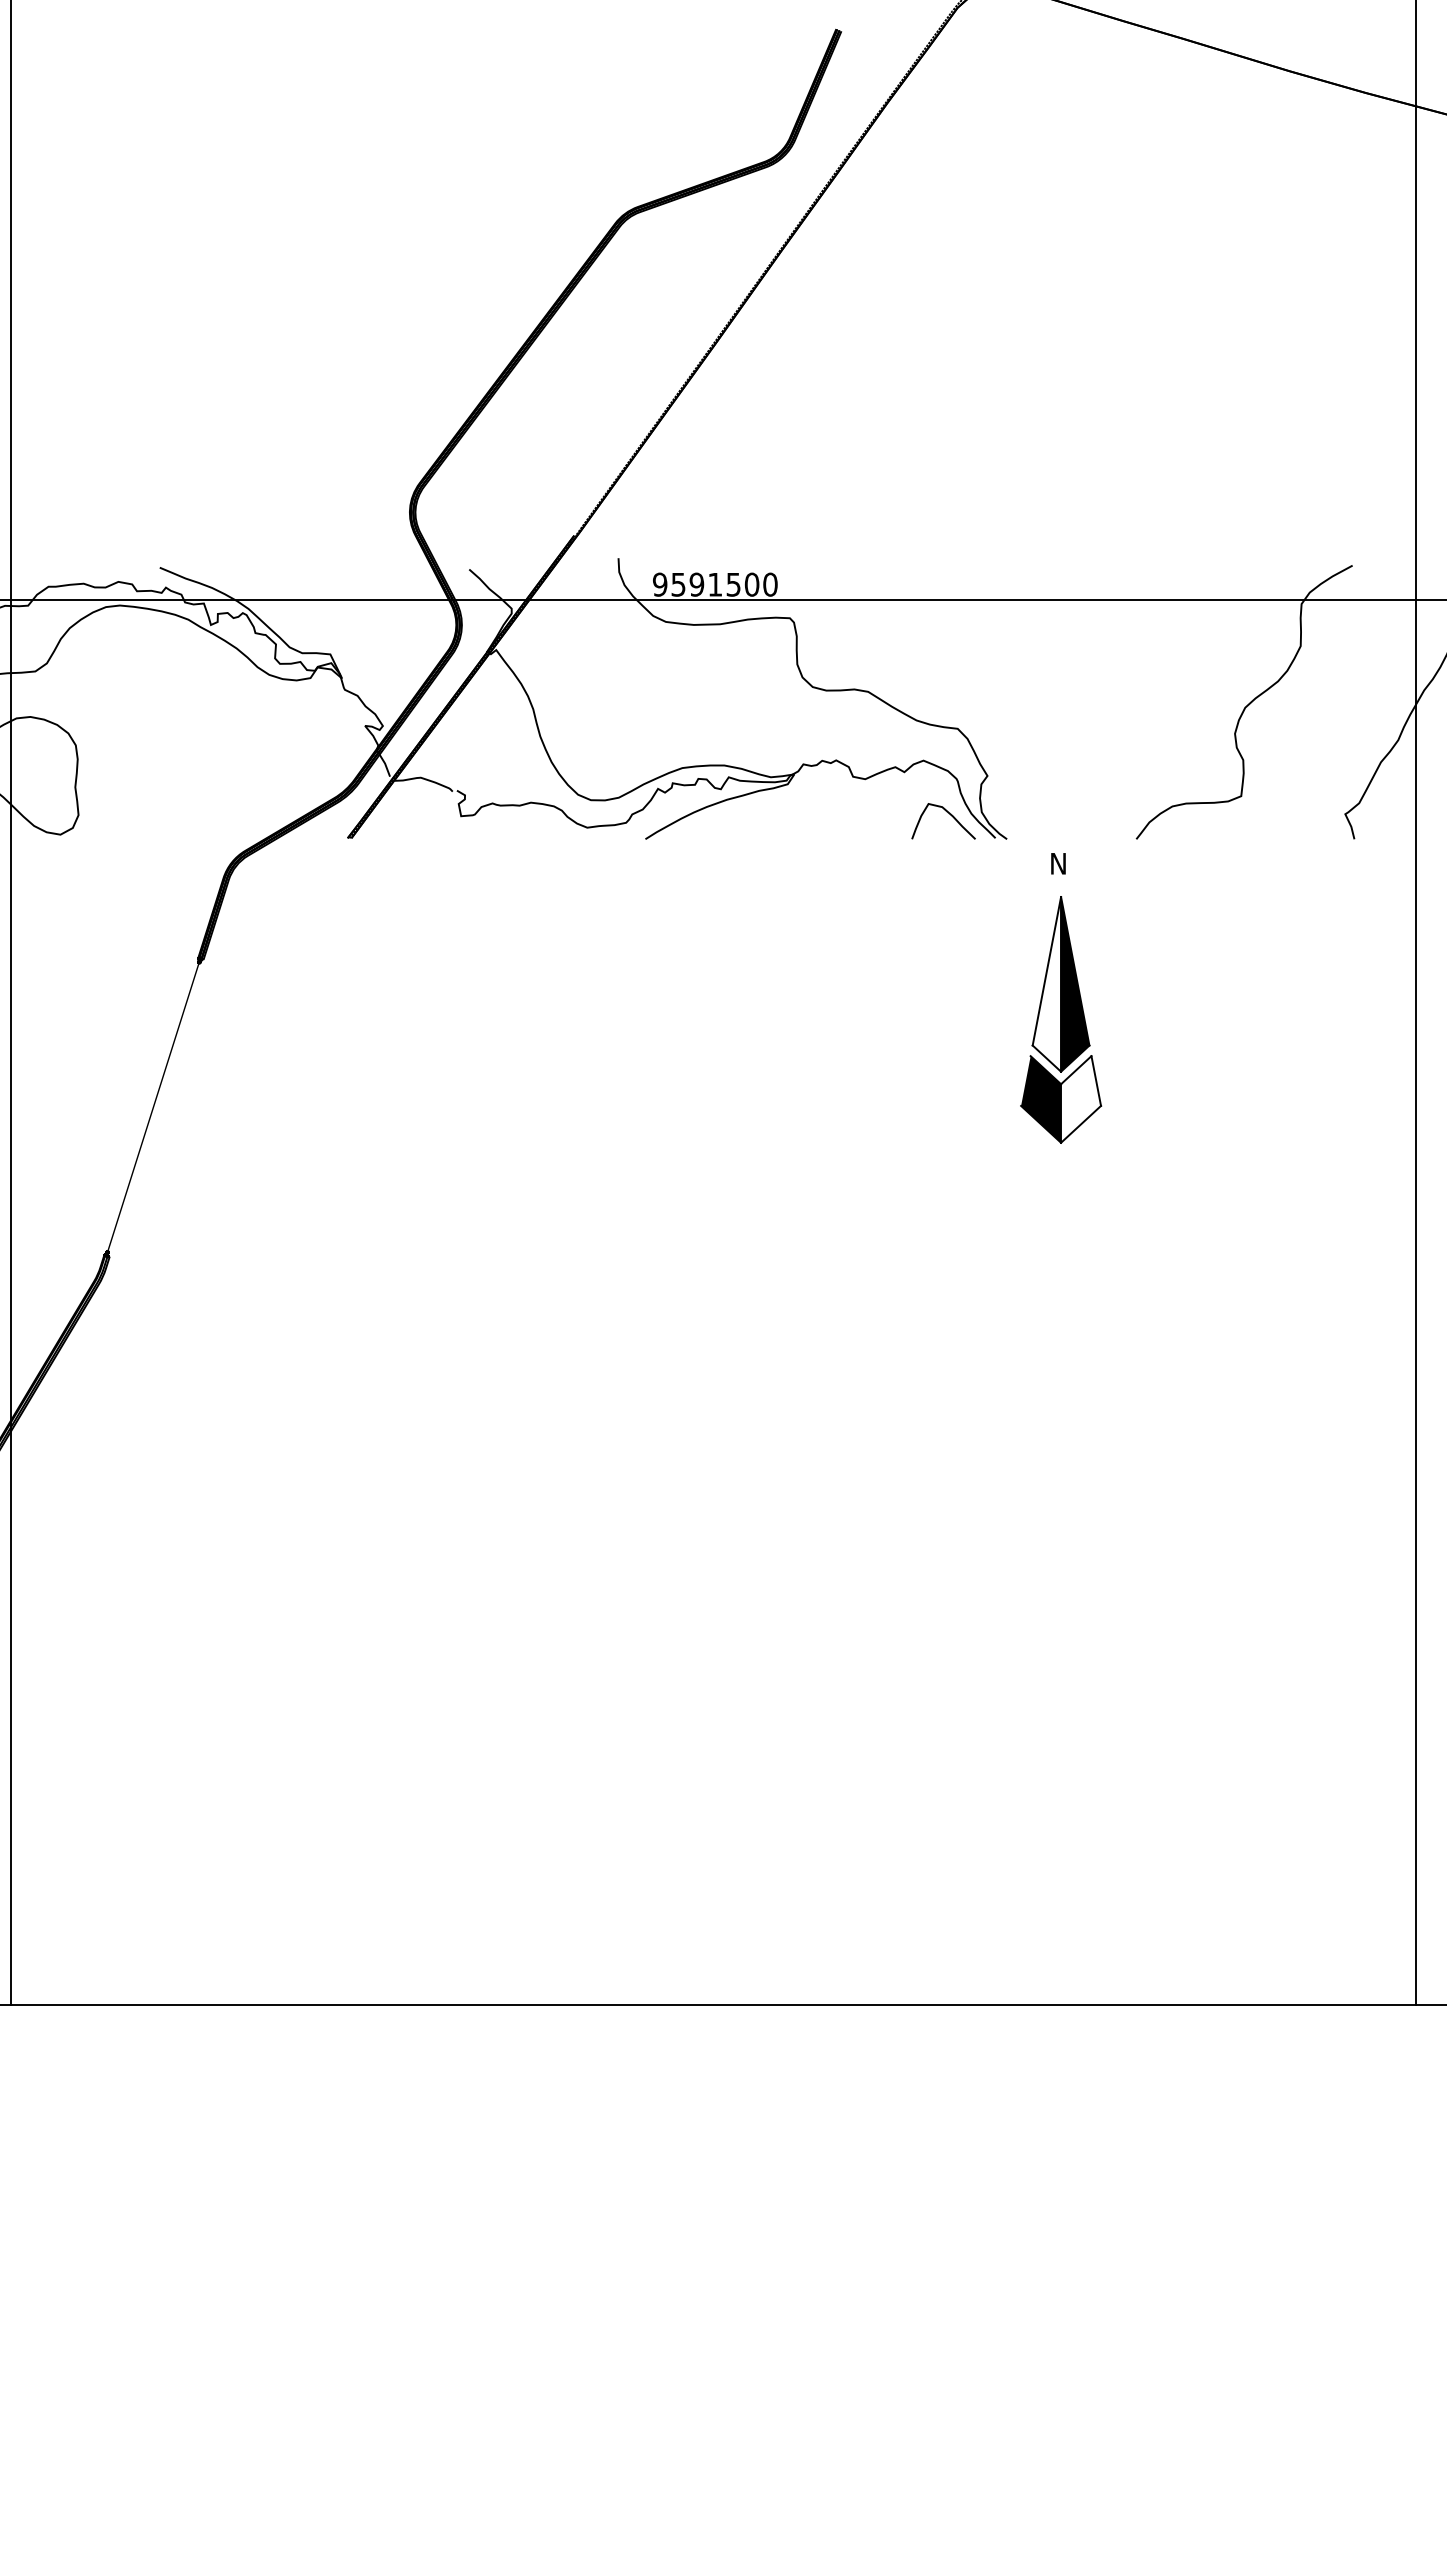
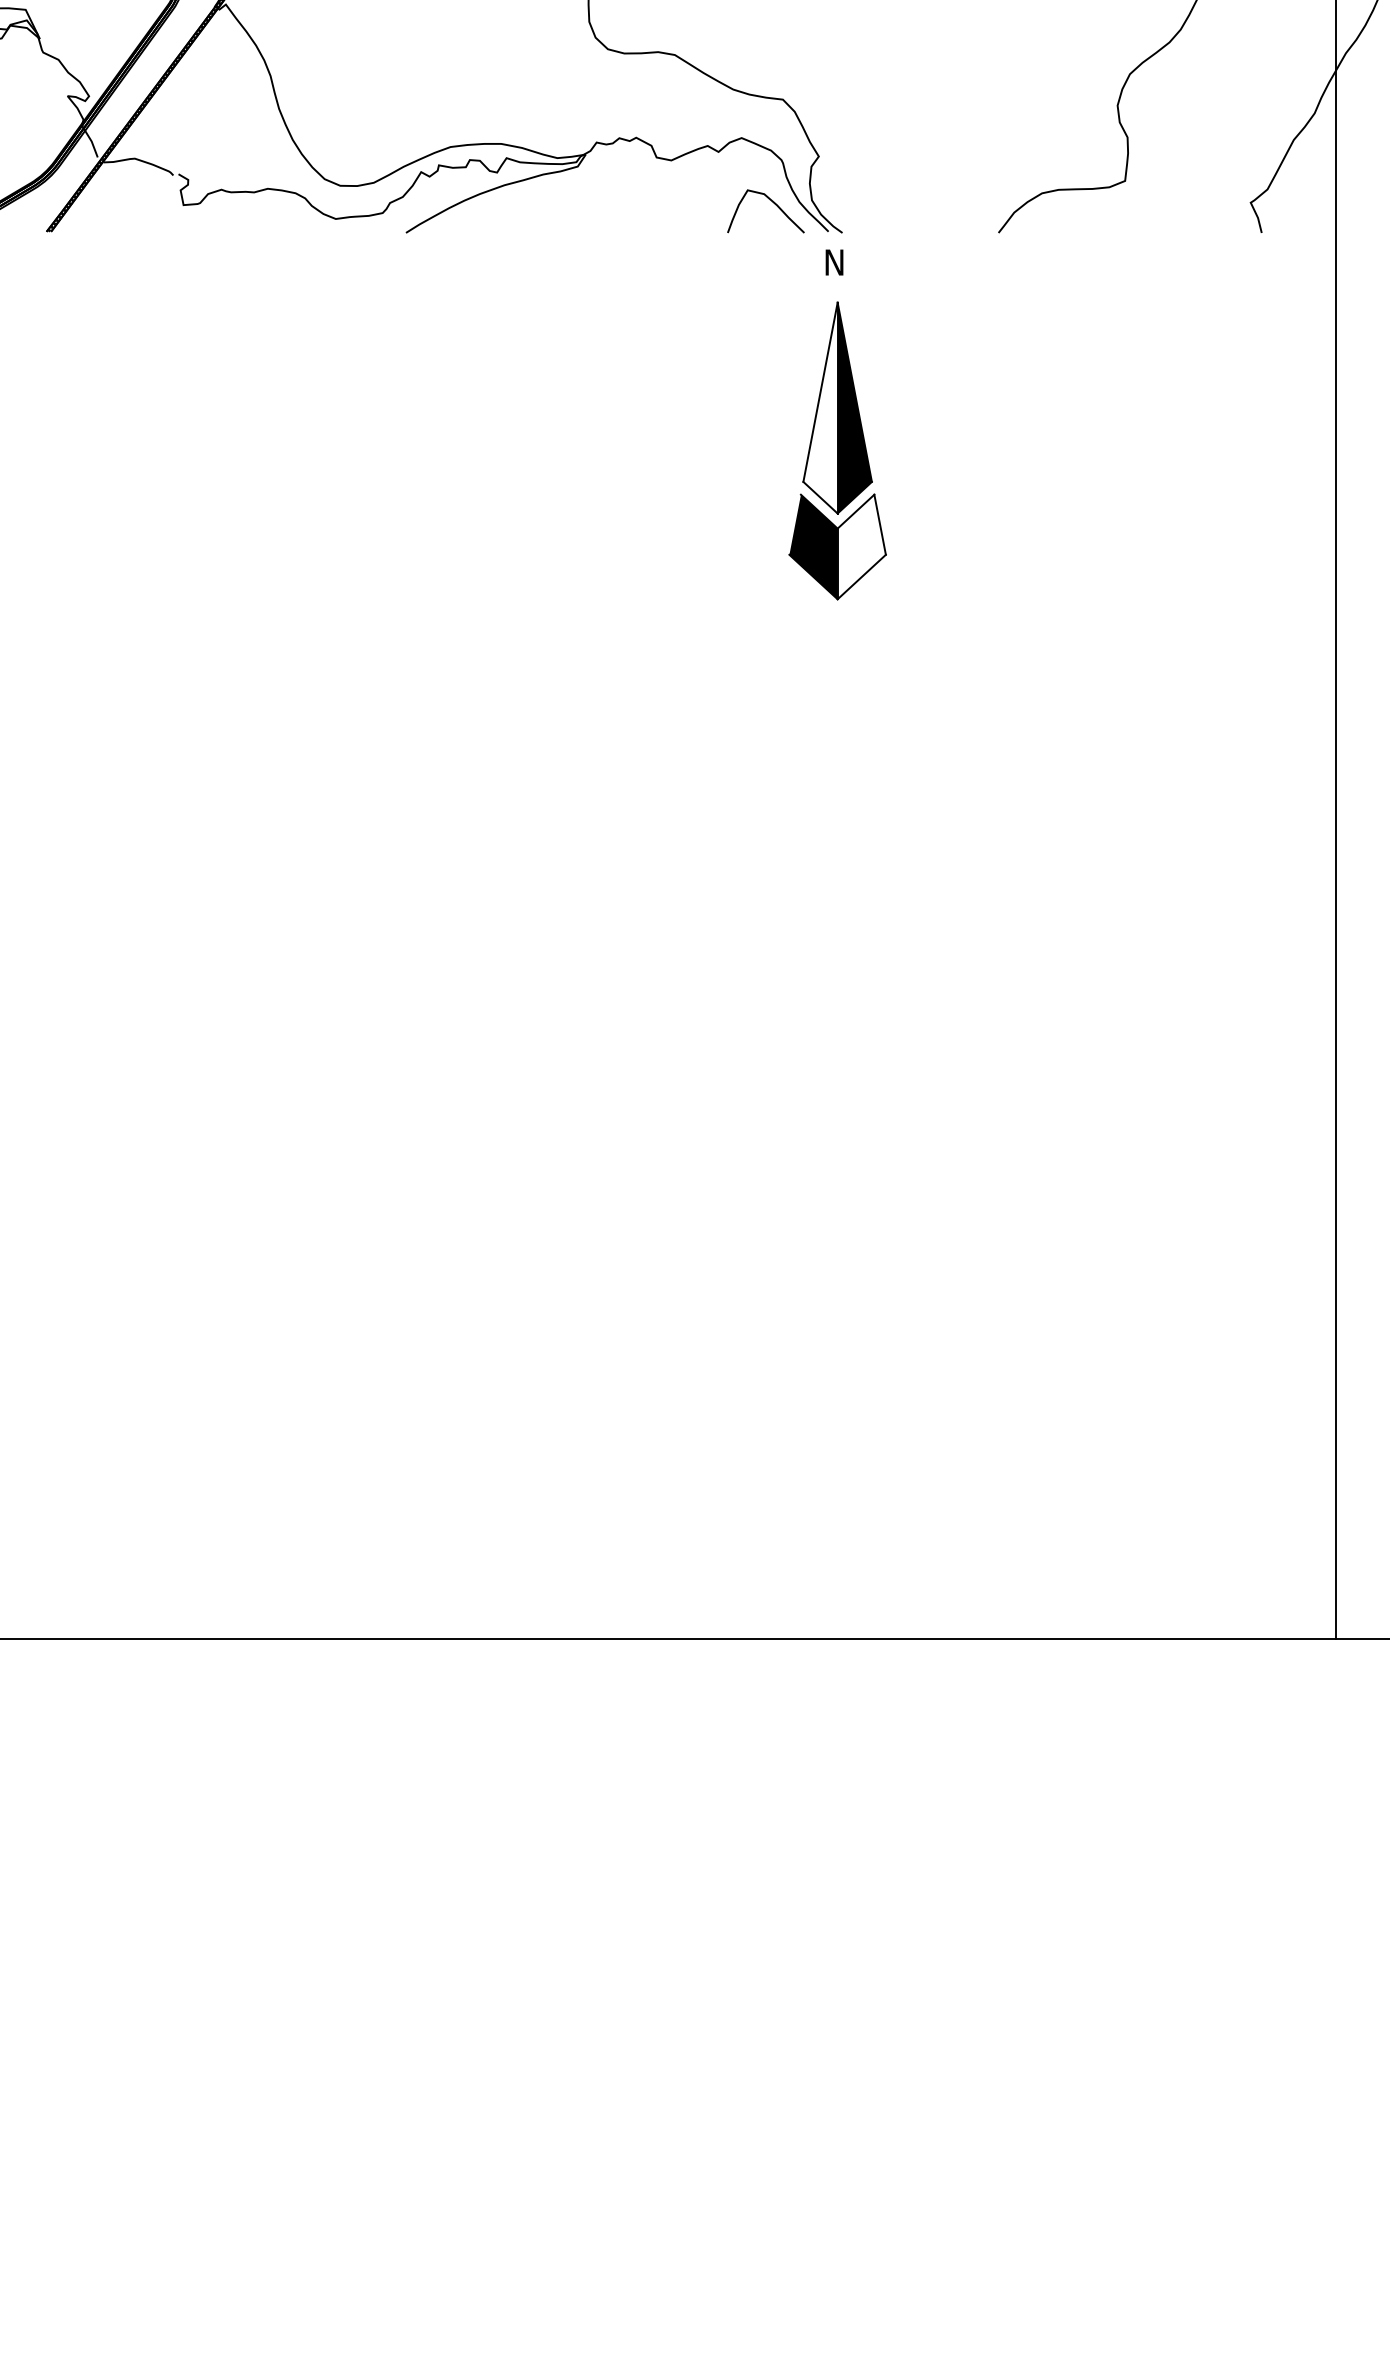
part: (1061, 998) -> (838, 425), moved

